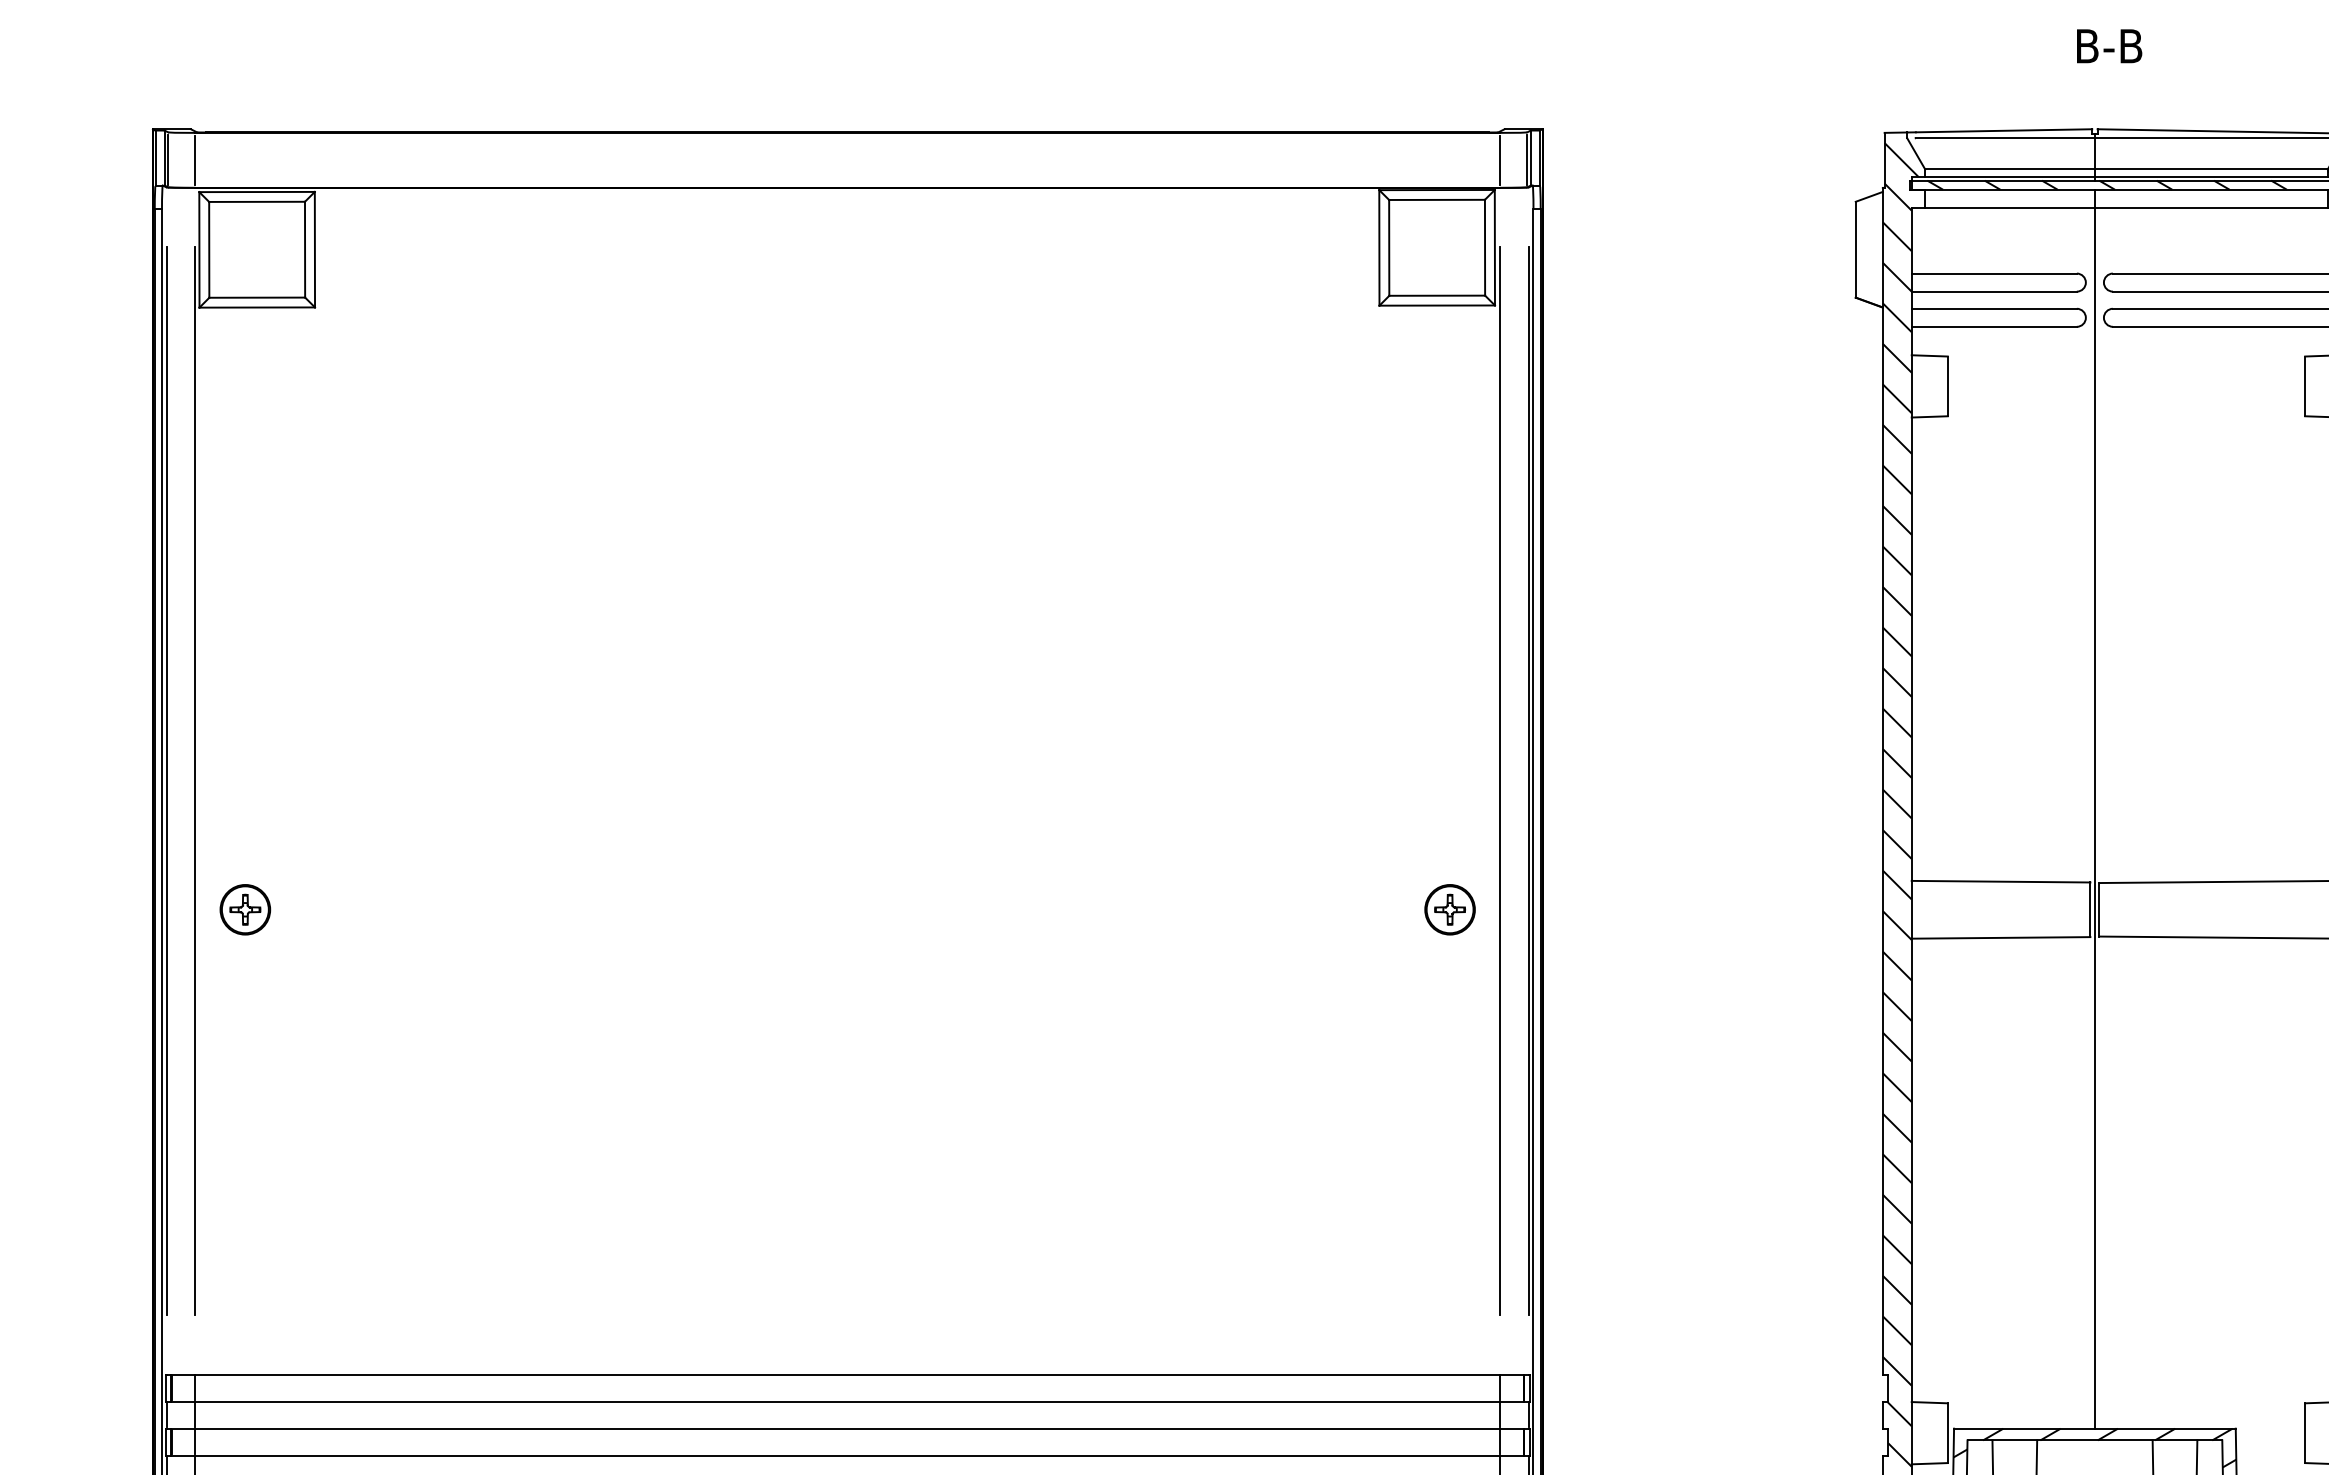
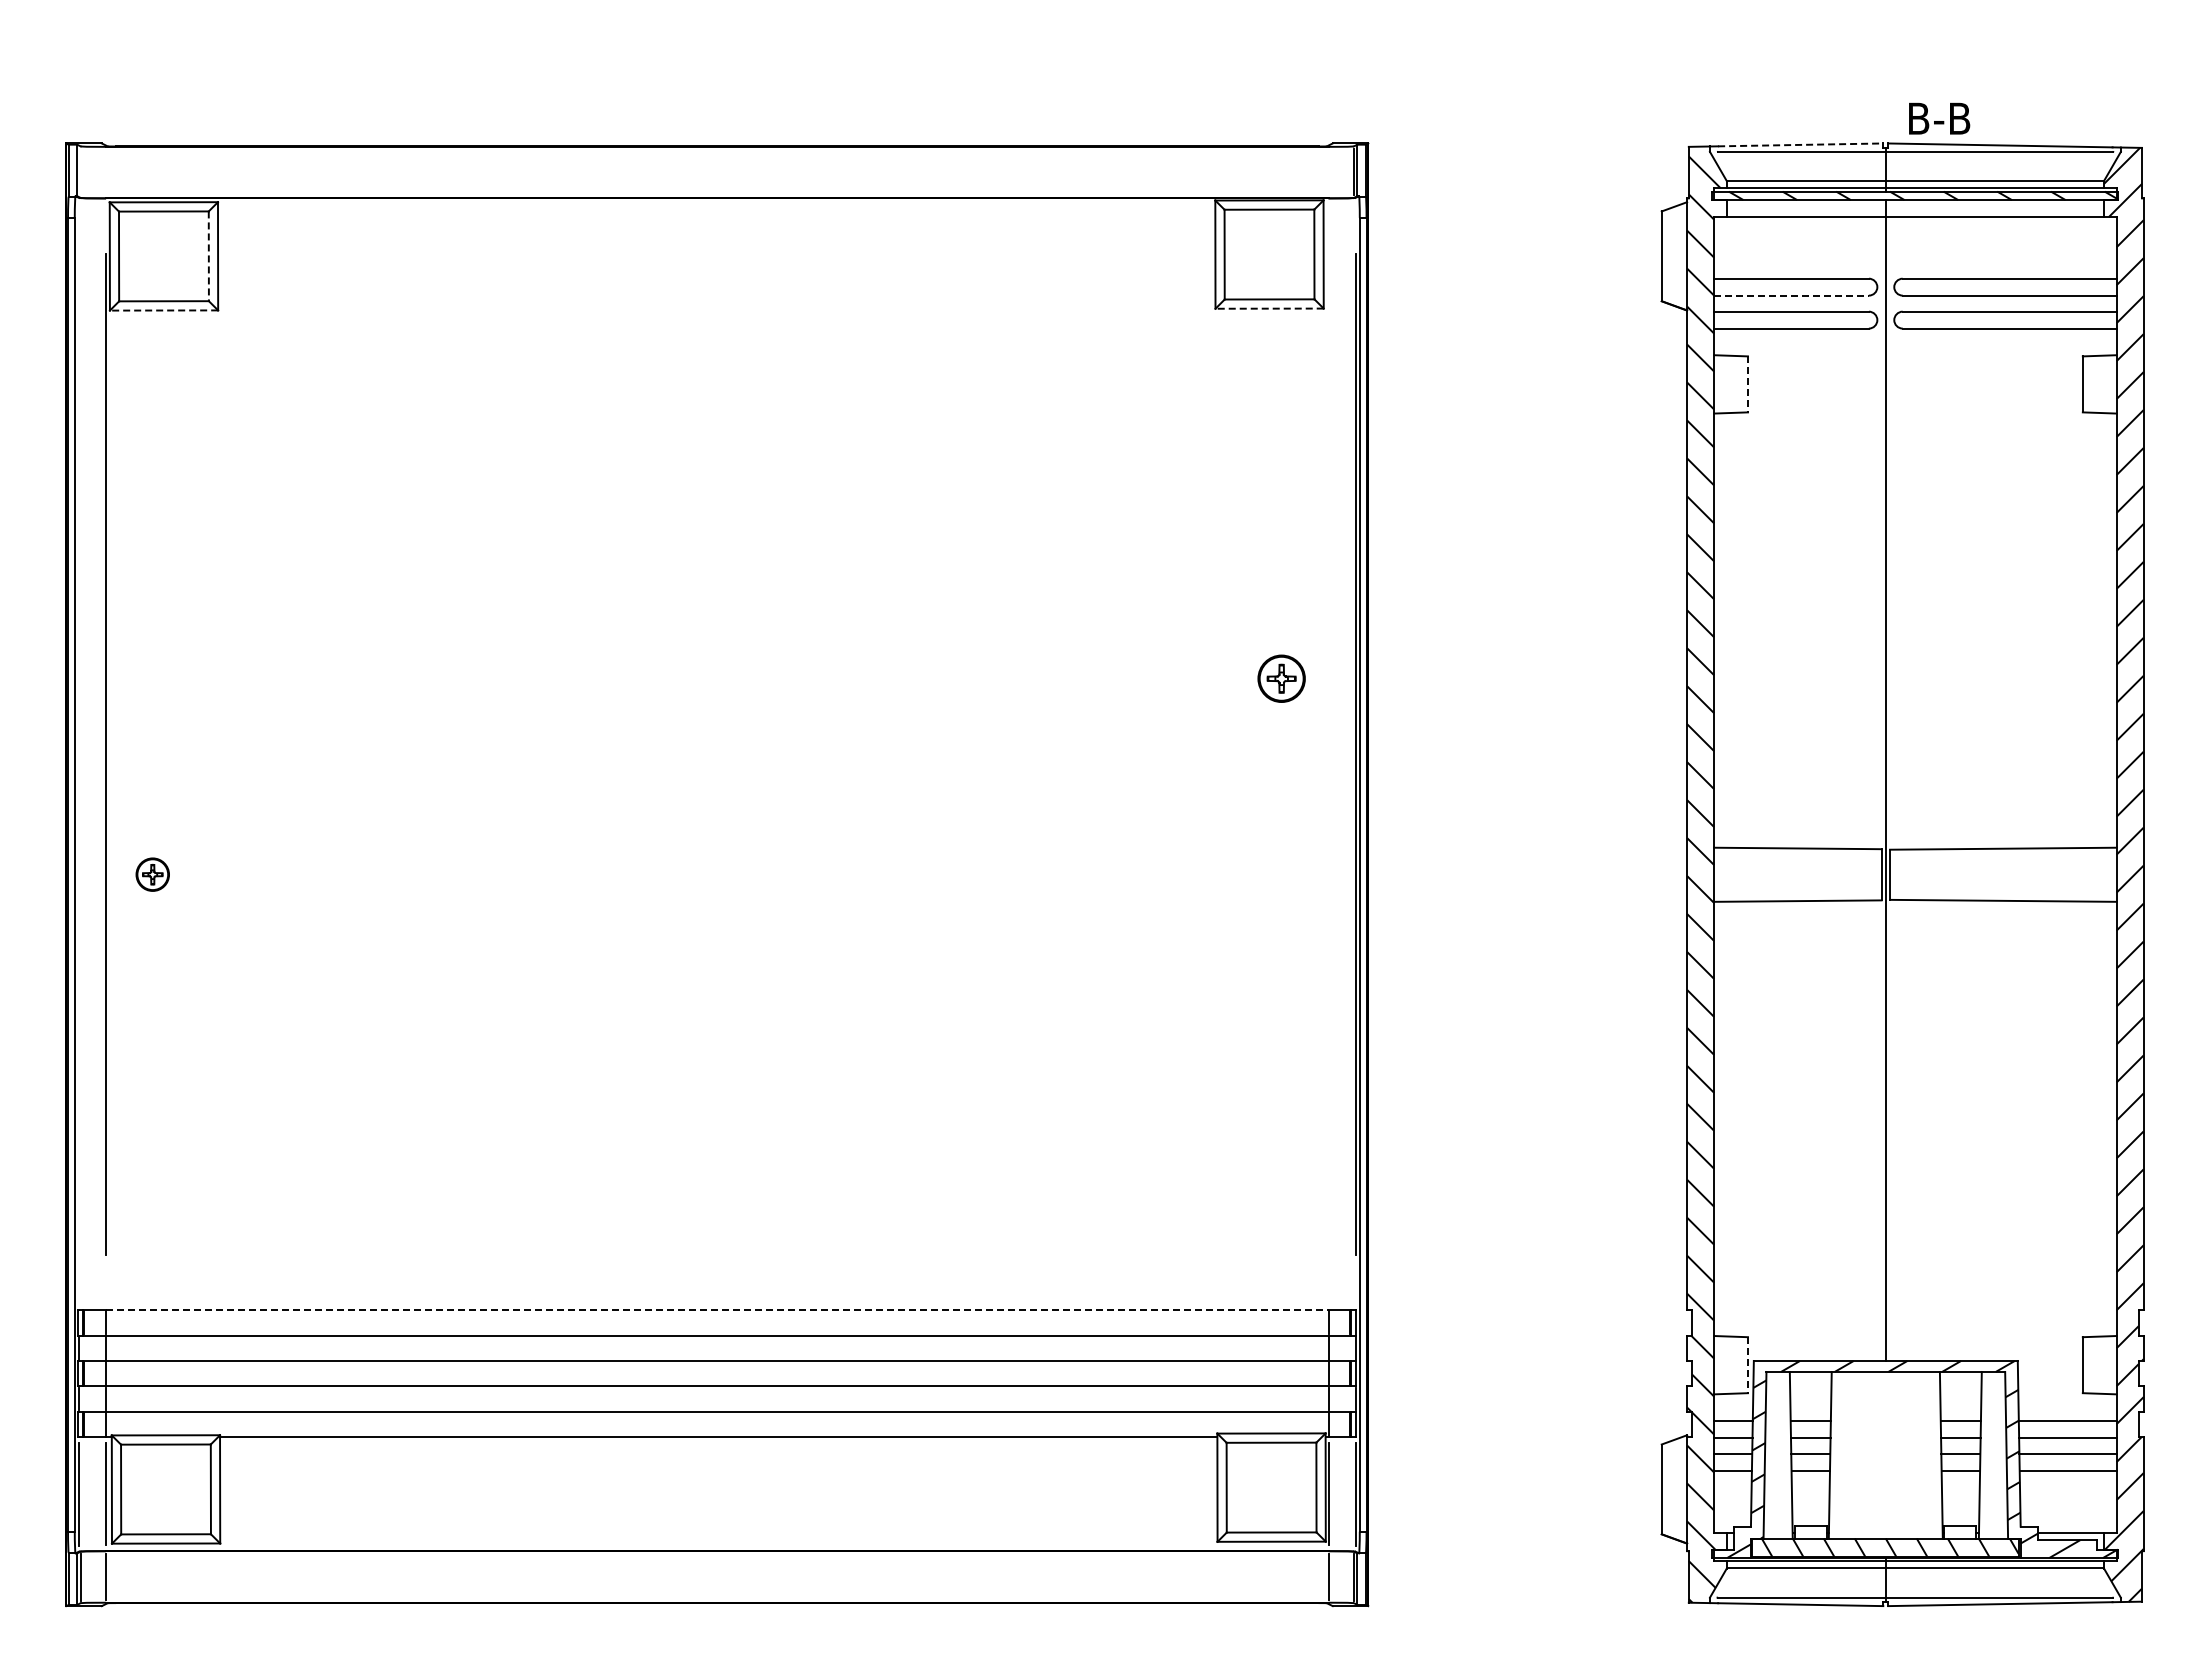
text: (2109, 46) -> (1939, 118), moved
line: (2003, 130) -> (1800, 144), solid -> dashed
line: (168, 160) -> (80, 172), removed
line: (195, 160) -> (106, 172), removed
line: (1500, 160) -> (1328, 172), removed
line: (304, 249) -> (208, 256), solid -> dashed
line: (1995, 291) -> (1792, 295), solid -> dashed
line: (1437, 305) -> (1269, 308), solid -> dashed
line: (256, 307) -> (163, 310), solid -> dashed
line: (1948, 386) -> (1748, 384), solid -> dashed
line: (167, 780) -> (79, 753), removed
line: (1500, 781) -> (1328, 754), removed
part: (244, 909) -> (152, 874), size x0.7
part: (1449, 909) -> (1281, 678), moved
line: (847, 1374) -> (717, 1310), solid -> dashed
line: (1948, 1433) -> (1748, 1365), solid -> dashed

